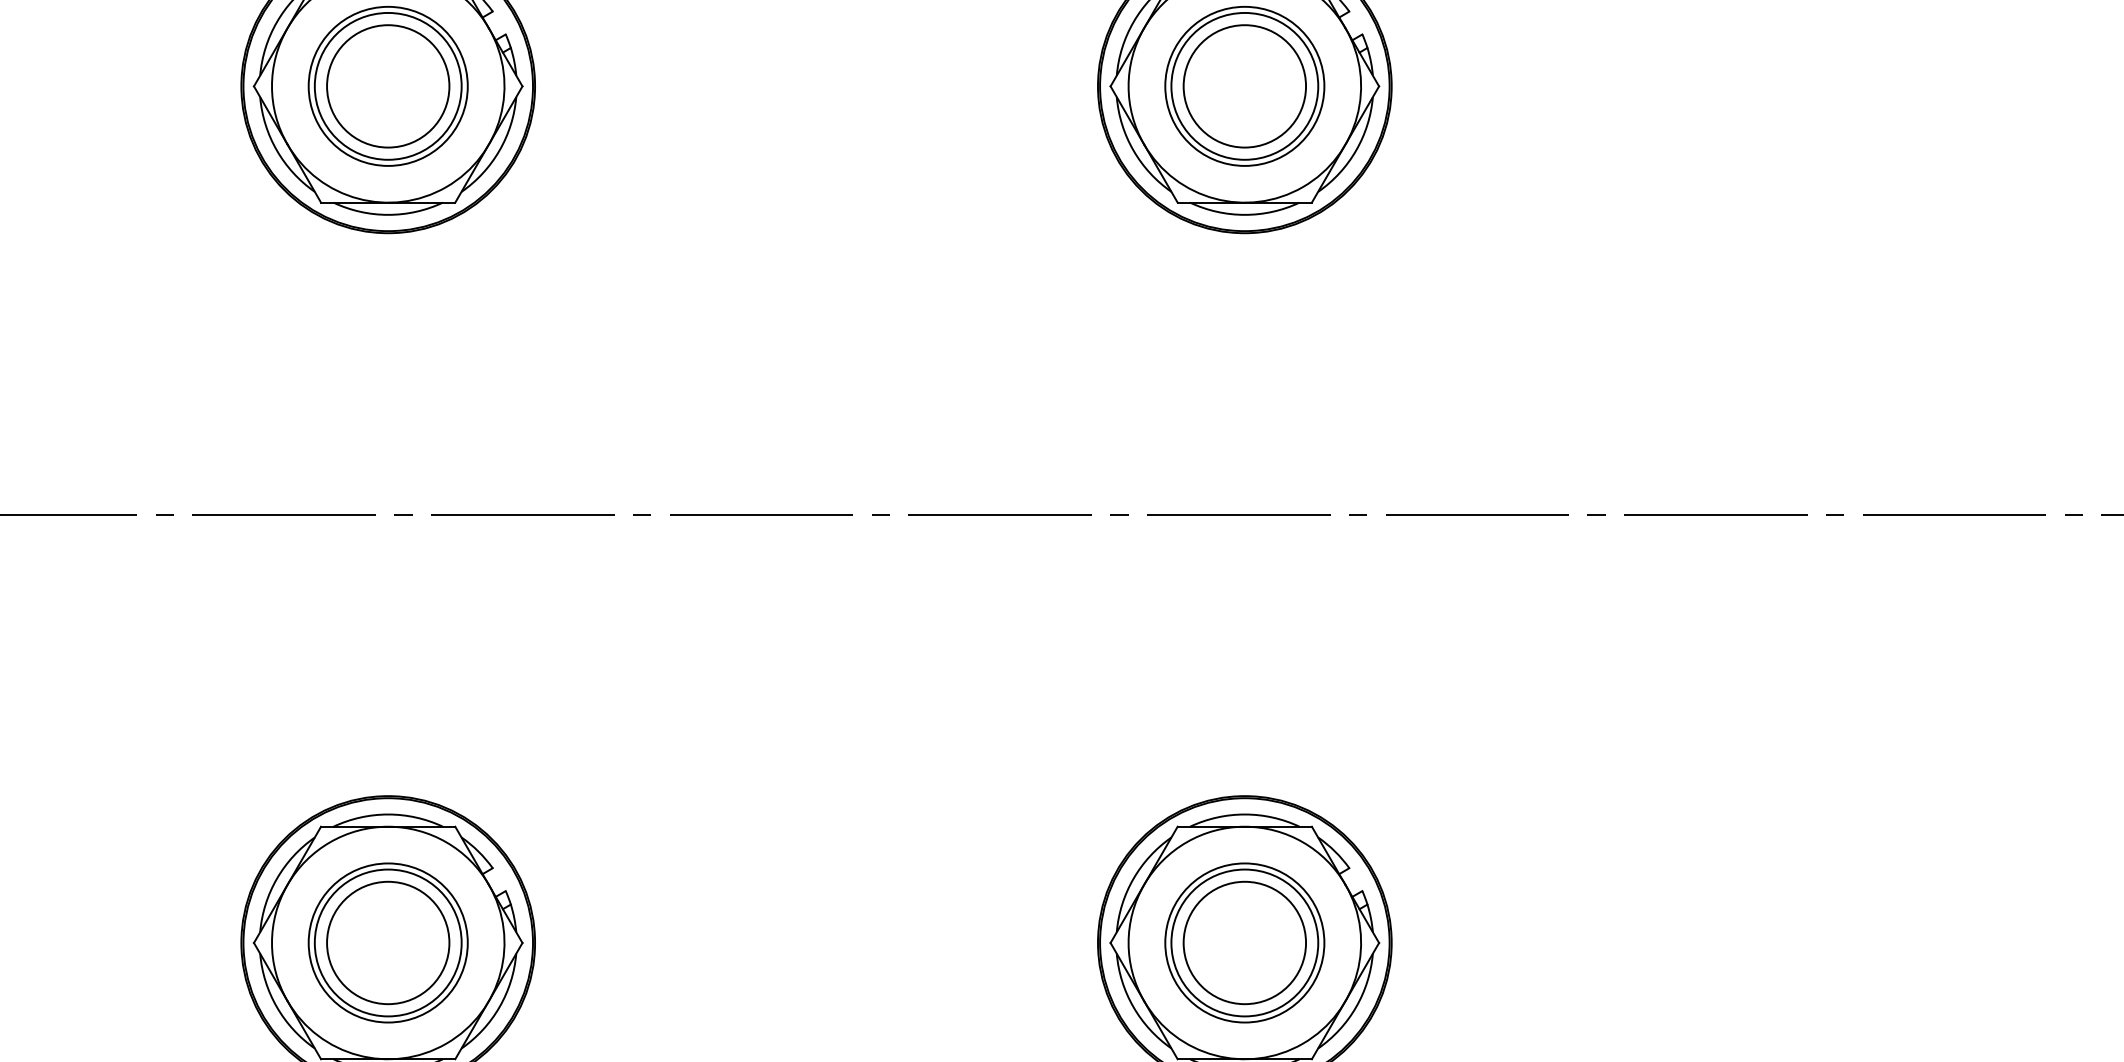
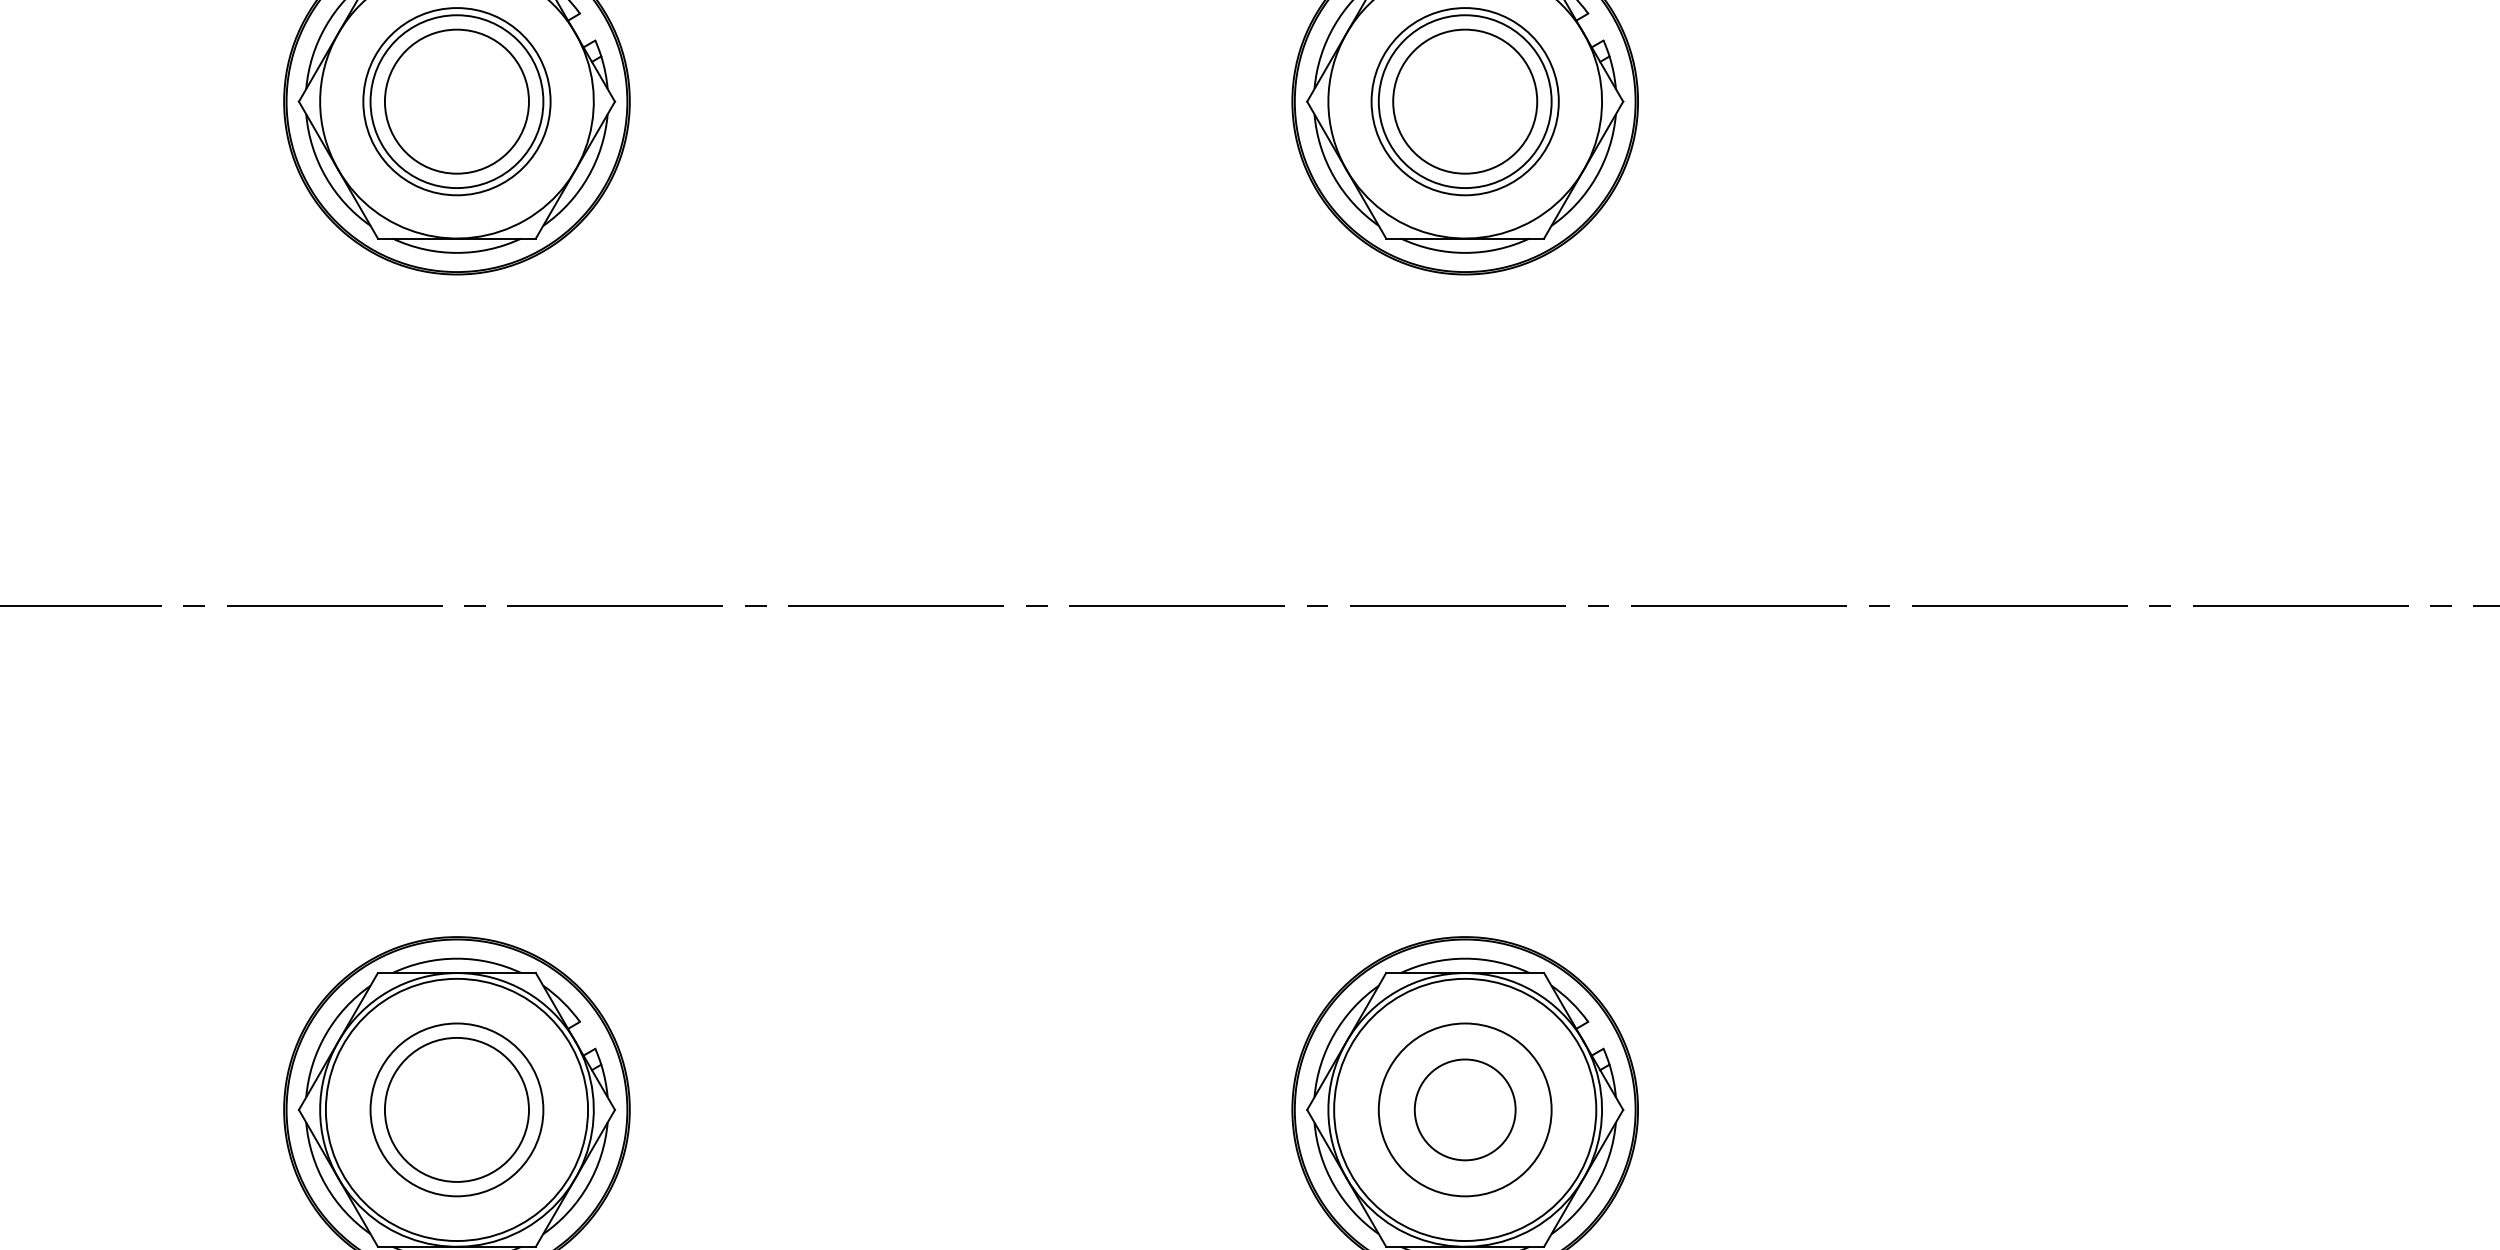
circle: (387, 942) -> (456, 1109), size x1.4
circle: (1244, 942) -> (1464, 1109), size x1.4
circle: (1245, 942) -> (1465, 1109), size x0.7

